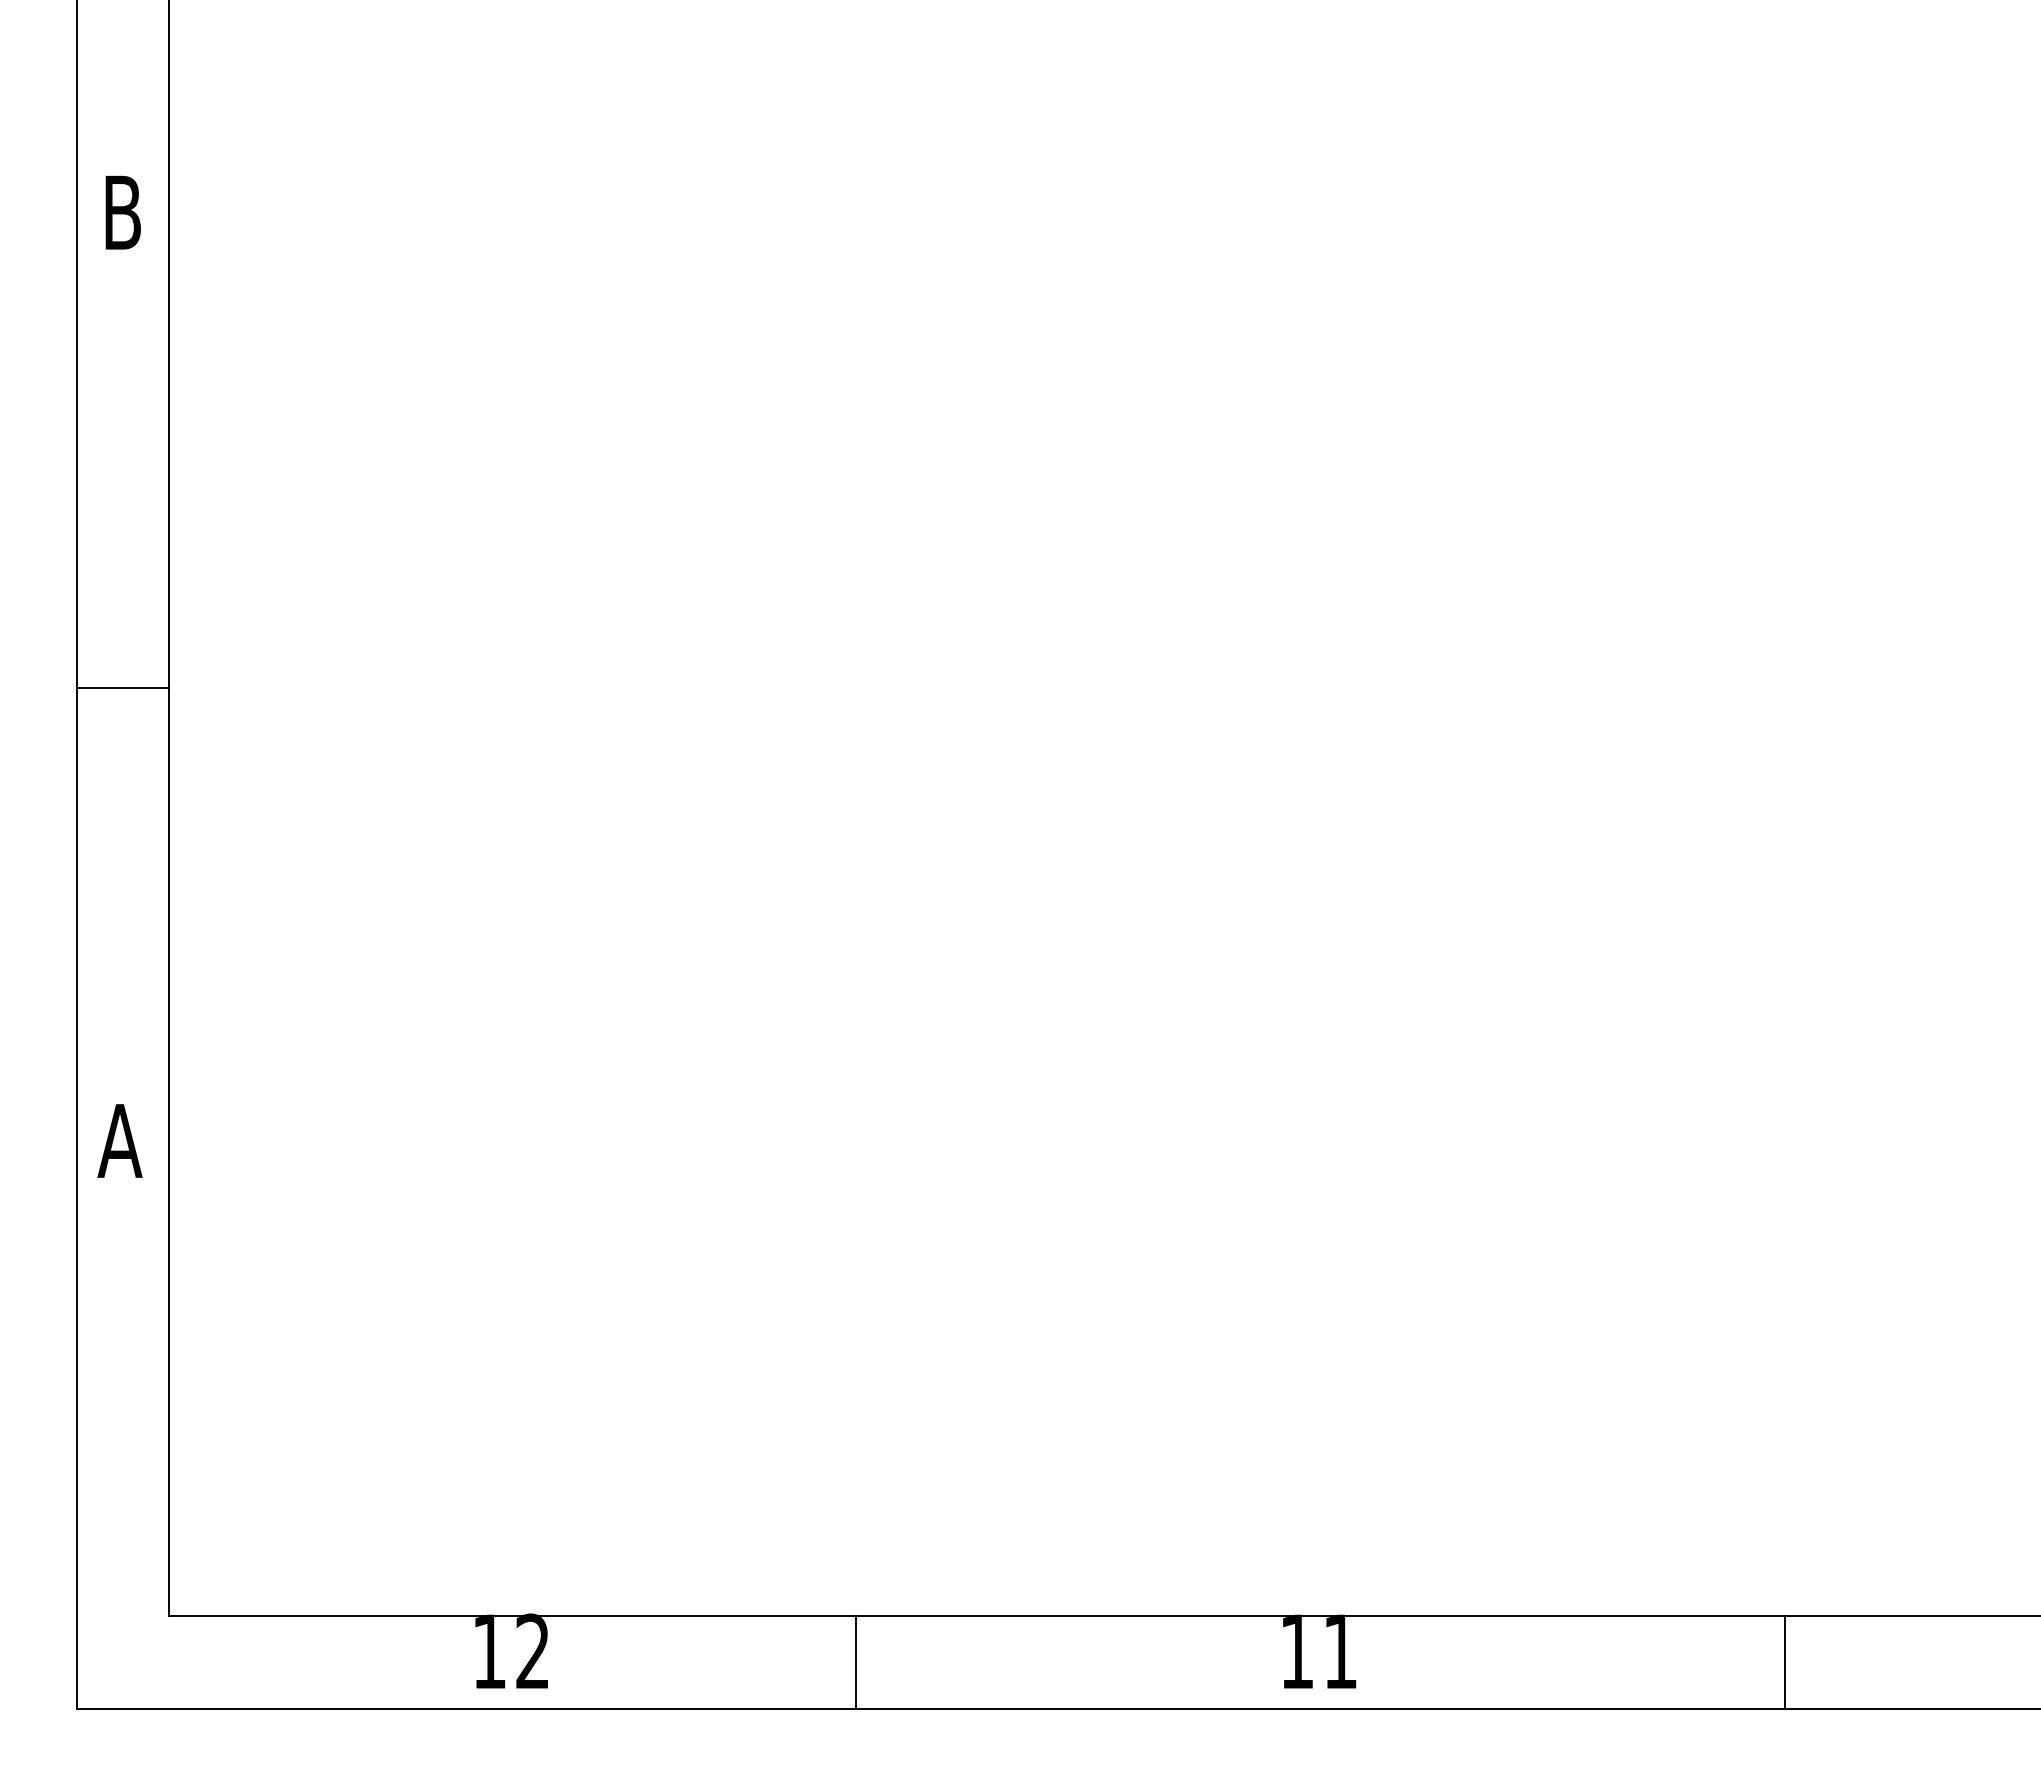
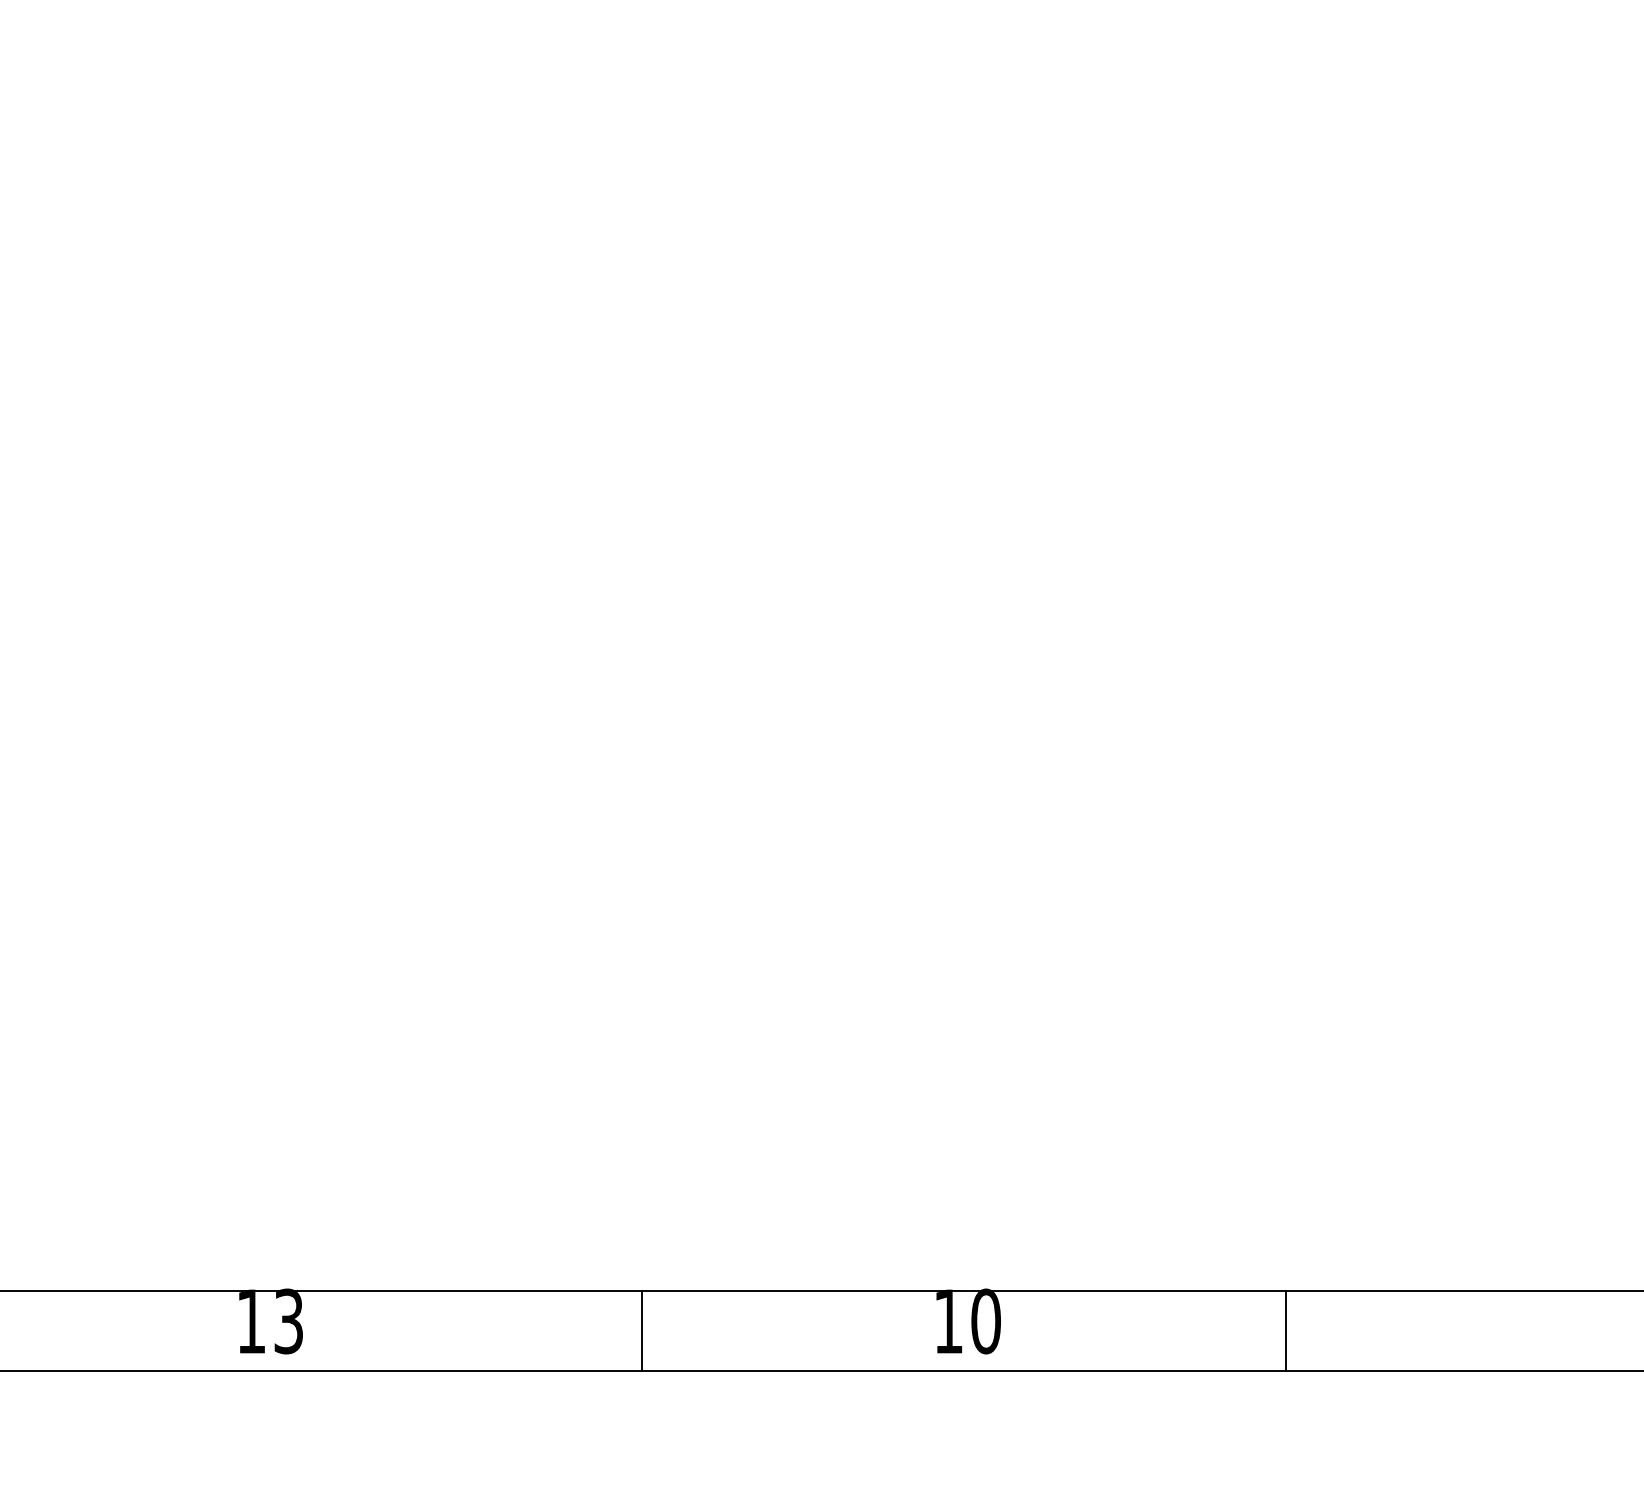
text: (532, 1651) -> (288, 1321), 12 -> 13
text: (1340, 1651) -> (986, 1321), 11 -> 10
line: (856, 1661) -> (642, 1330), moved
line: (1784, 1661) -> (1285, 1330), moved

